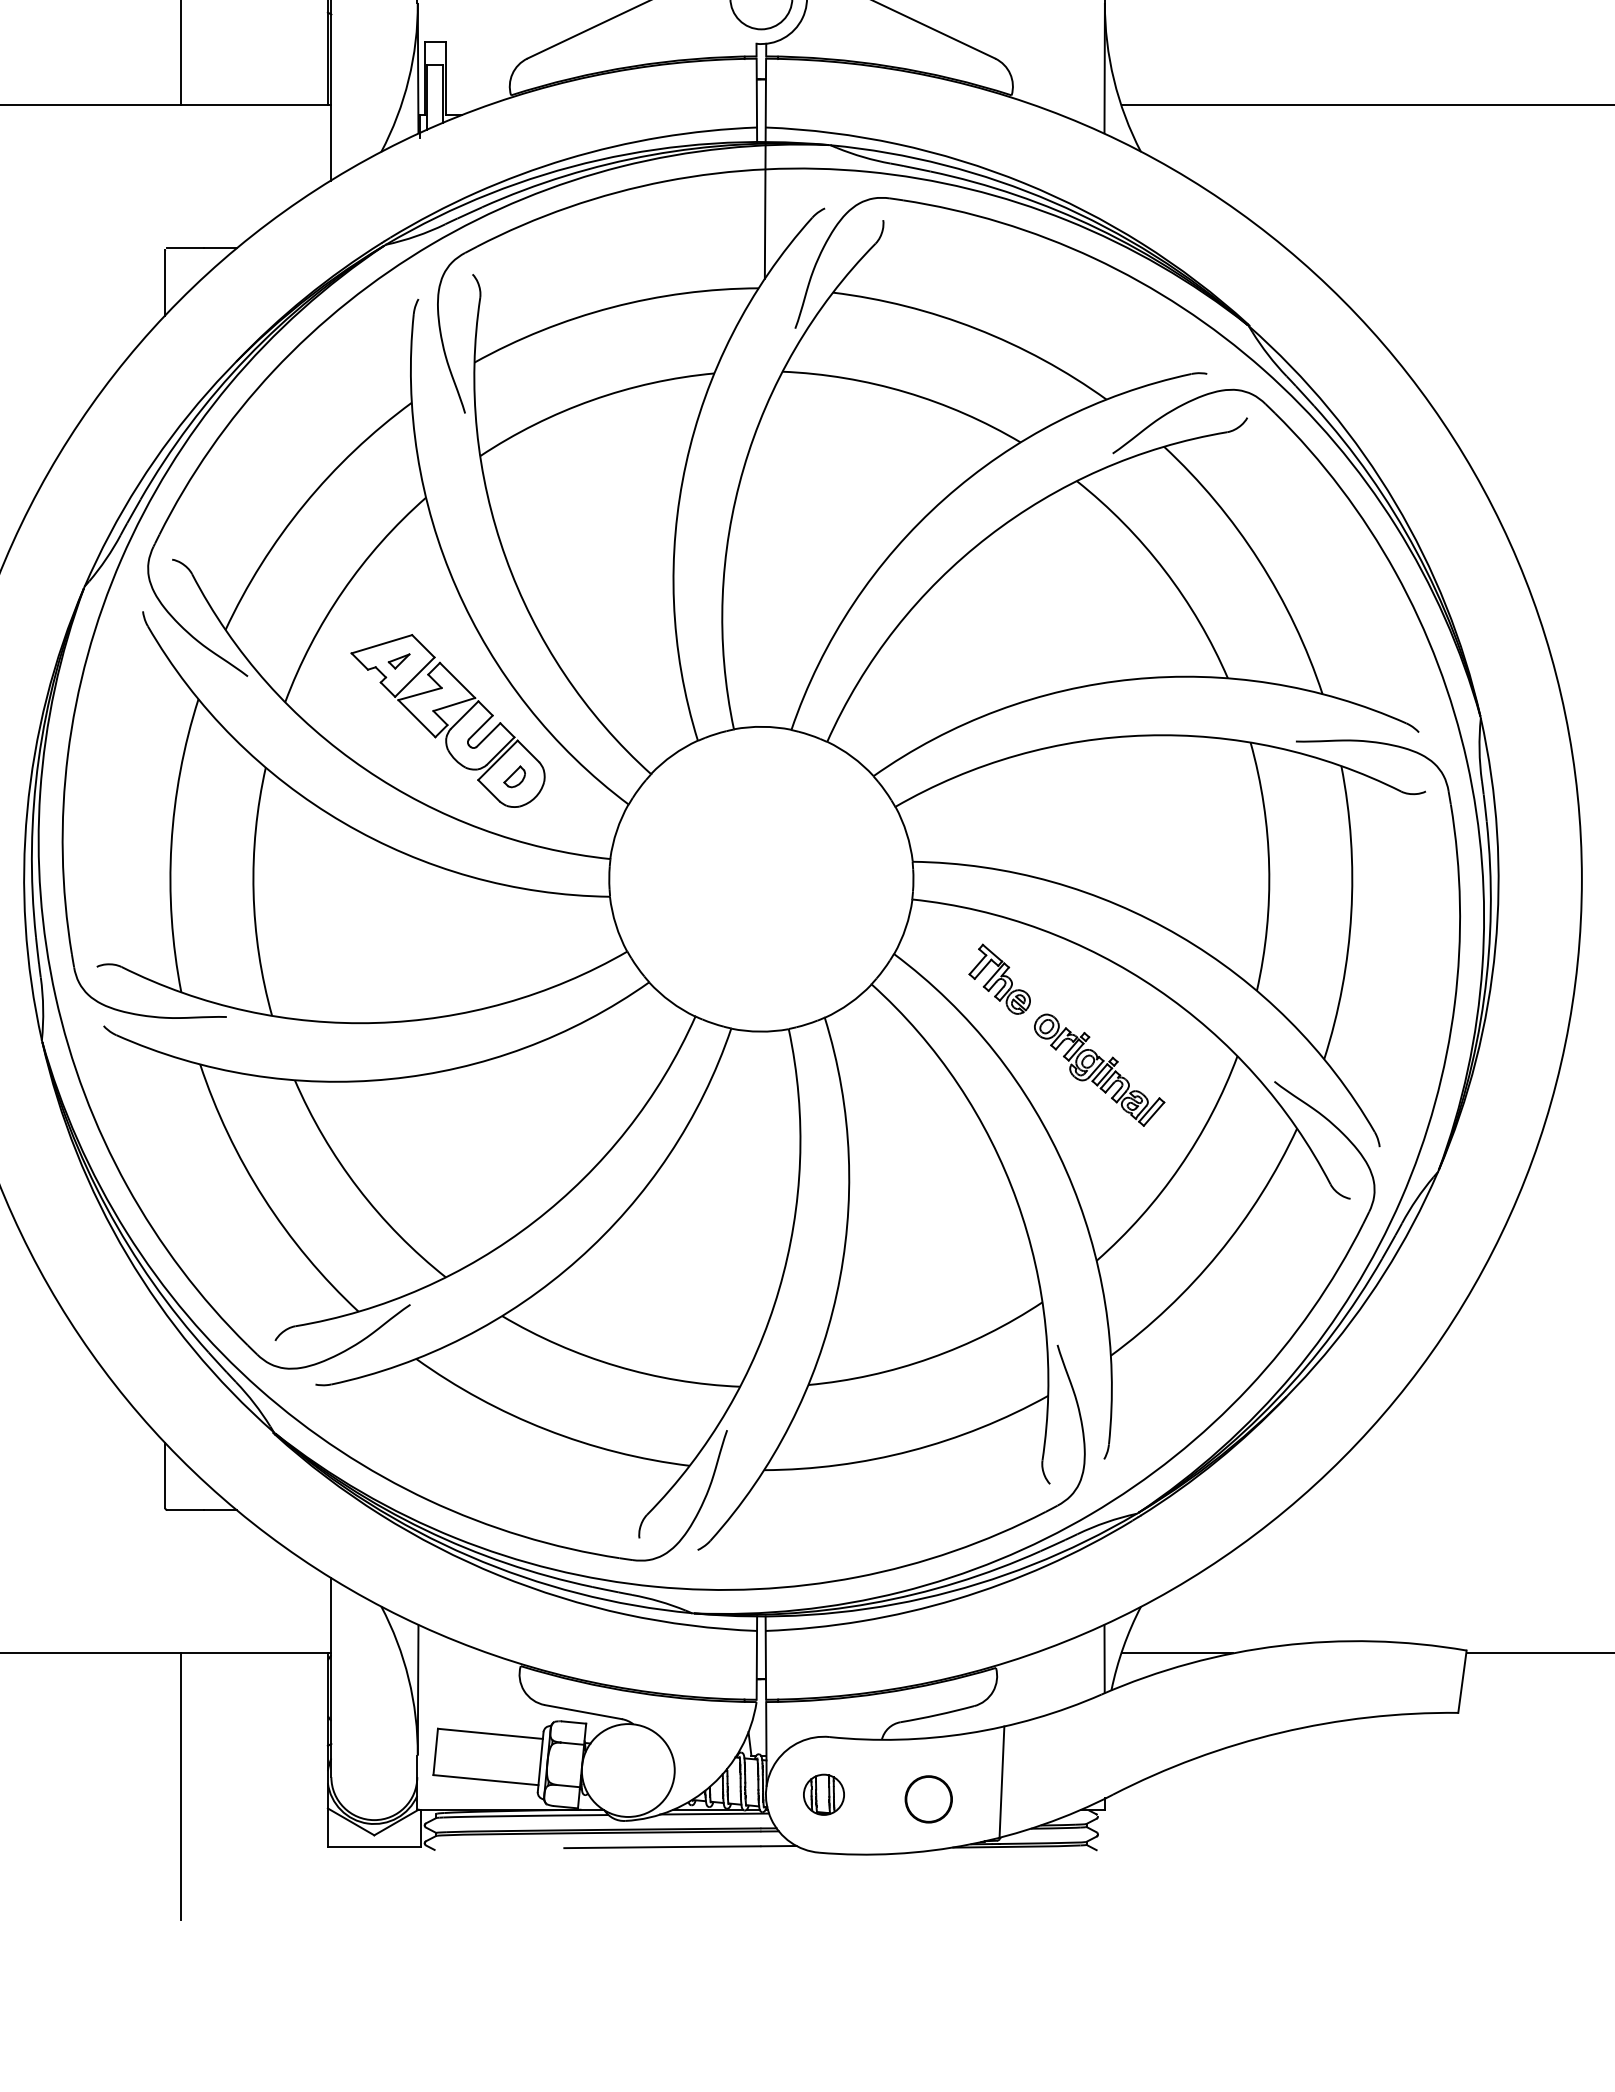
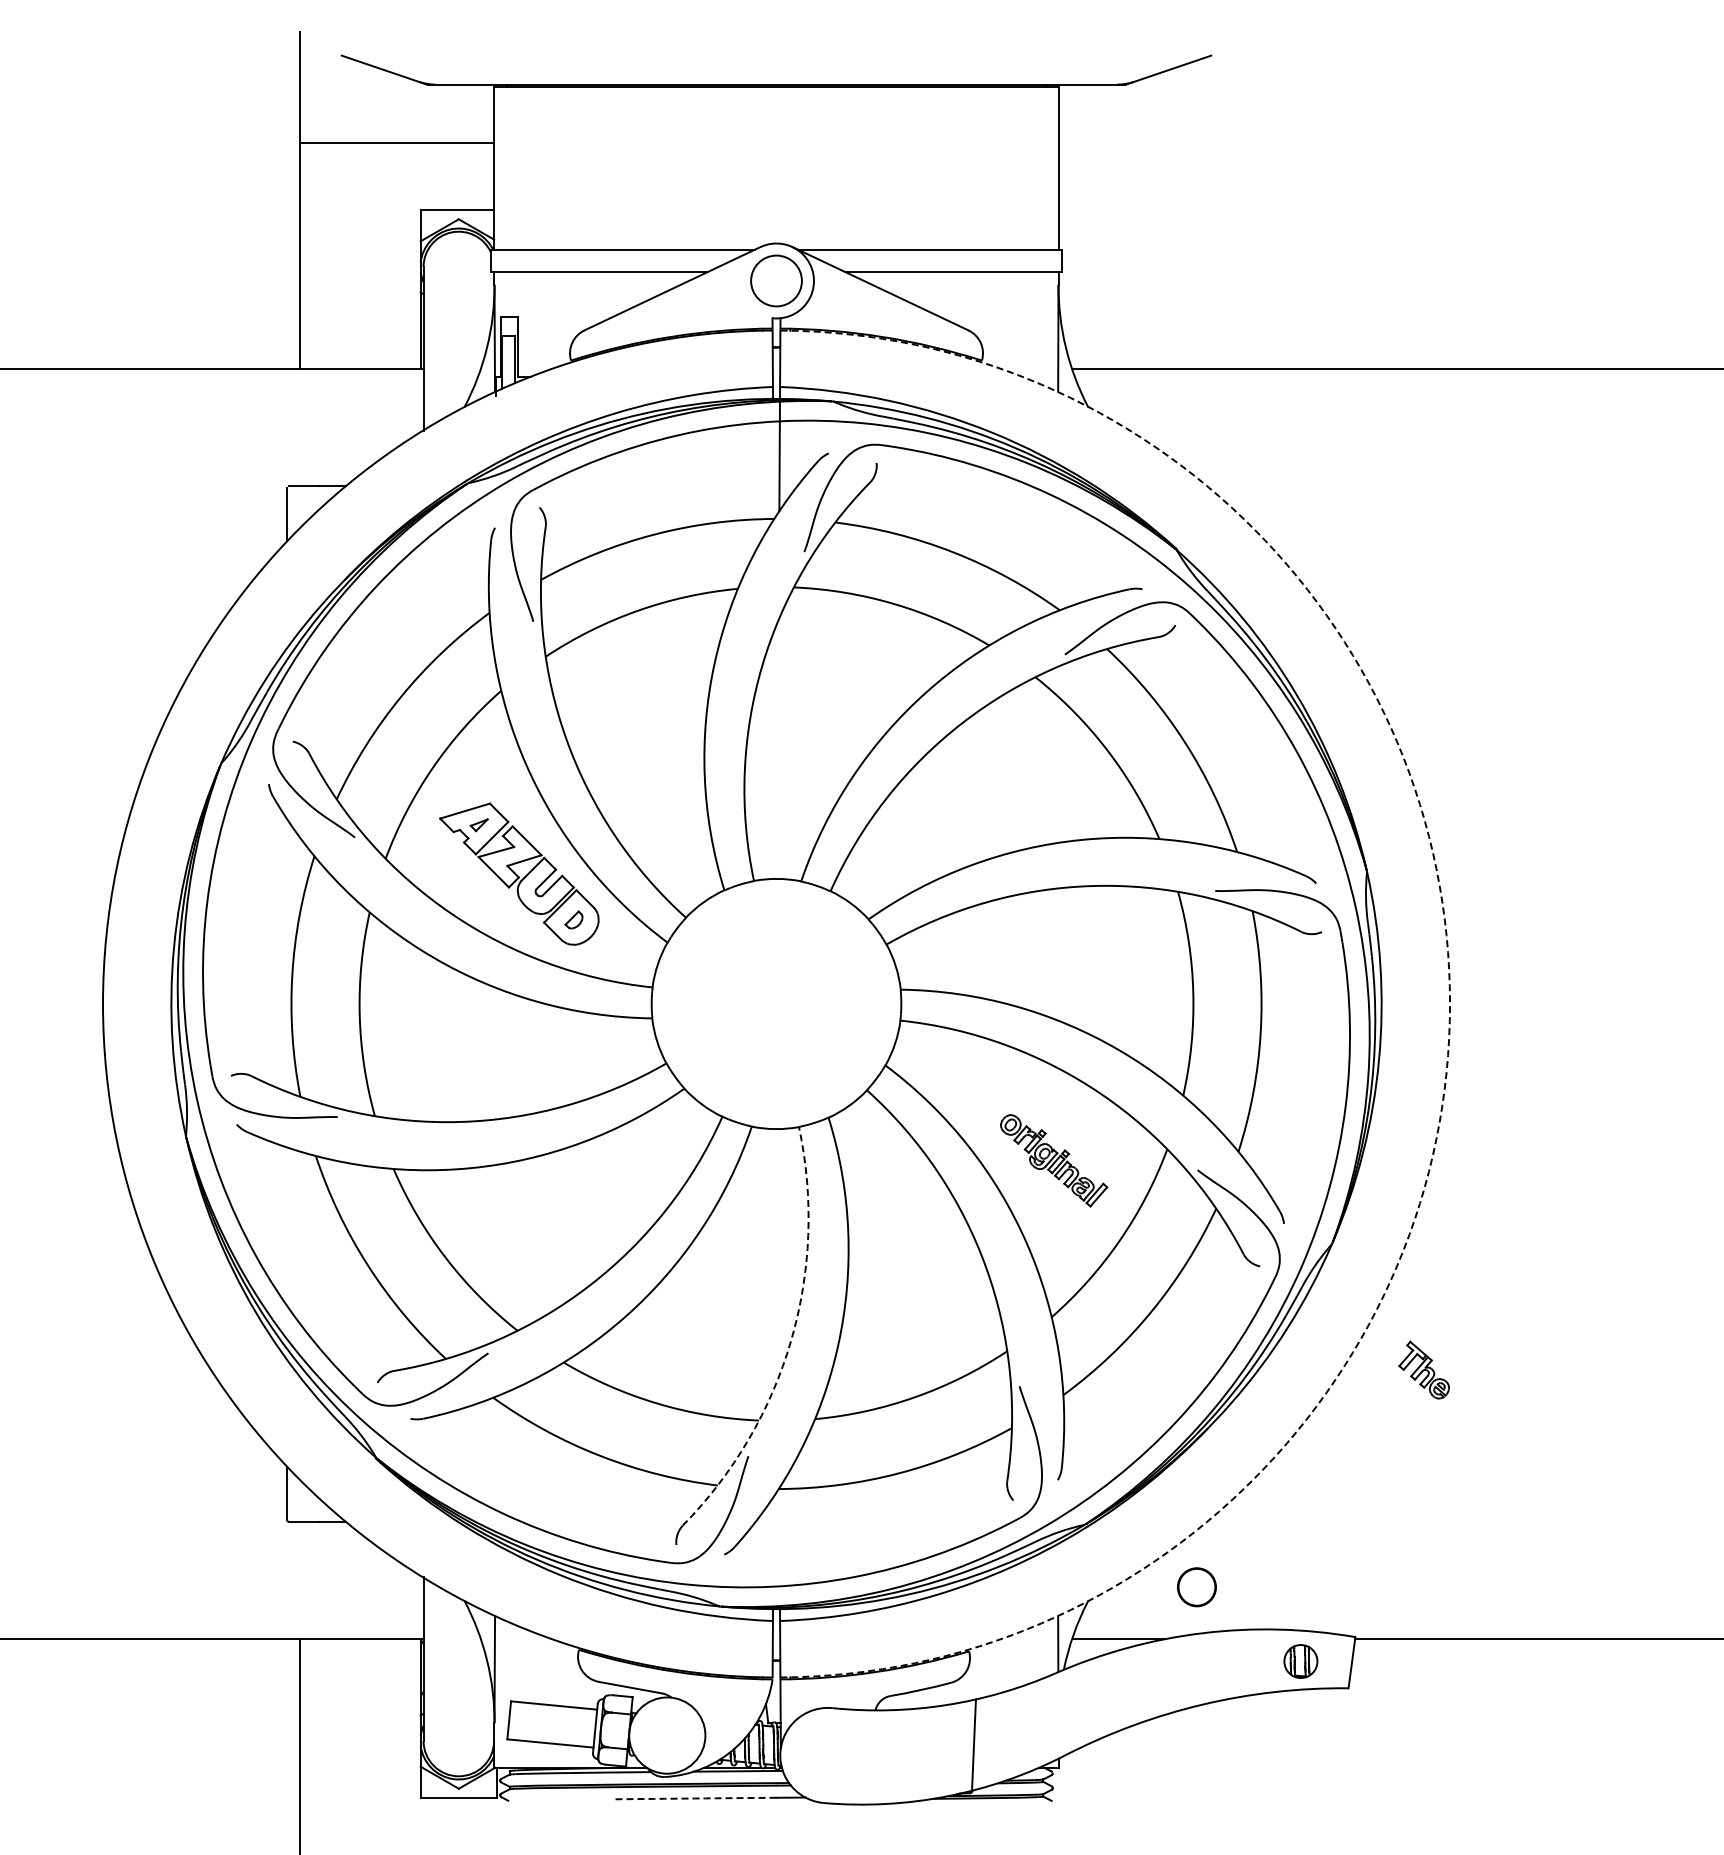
arc: (1582, 879) -> (1450, 1004), solid -> dashed
part: (998, 978) -> (1423, 1369), moved
arc: (779, 1289) -> (791, 1340), solid -> dashed
part: (823, 1794) -> (1300, 1661), moved
circle: (928, 1799) -> (1196, 1587), moved
arc: (662, 1847) -> (695, 1798), solid -> dashed

